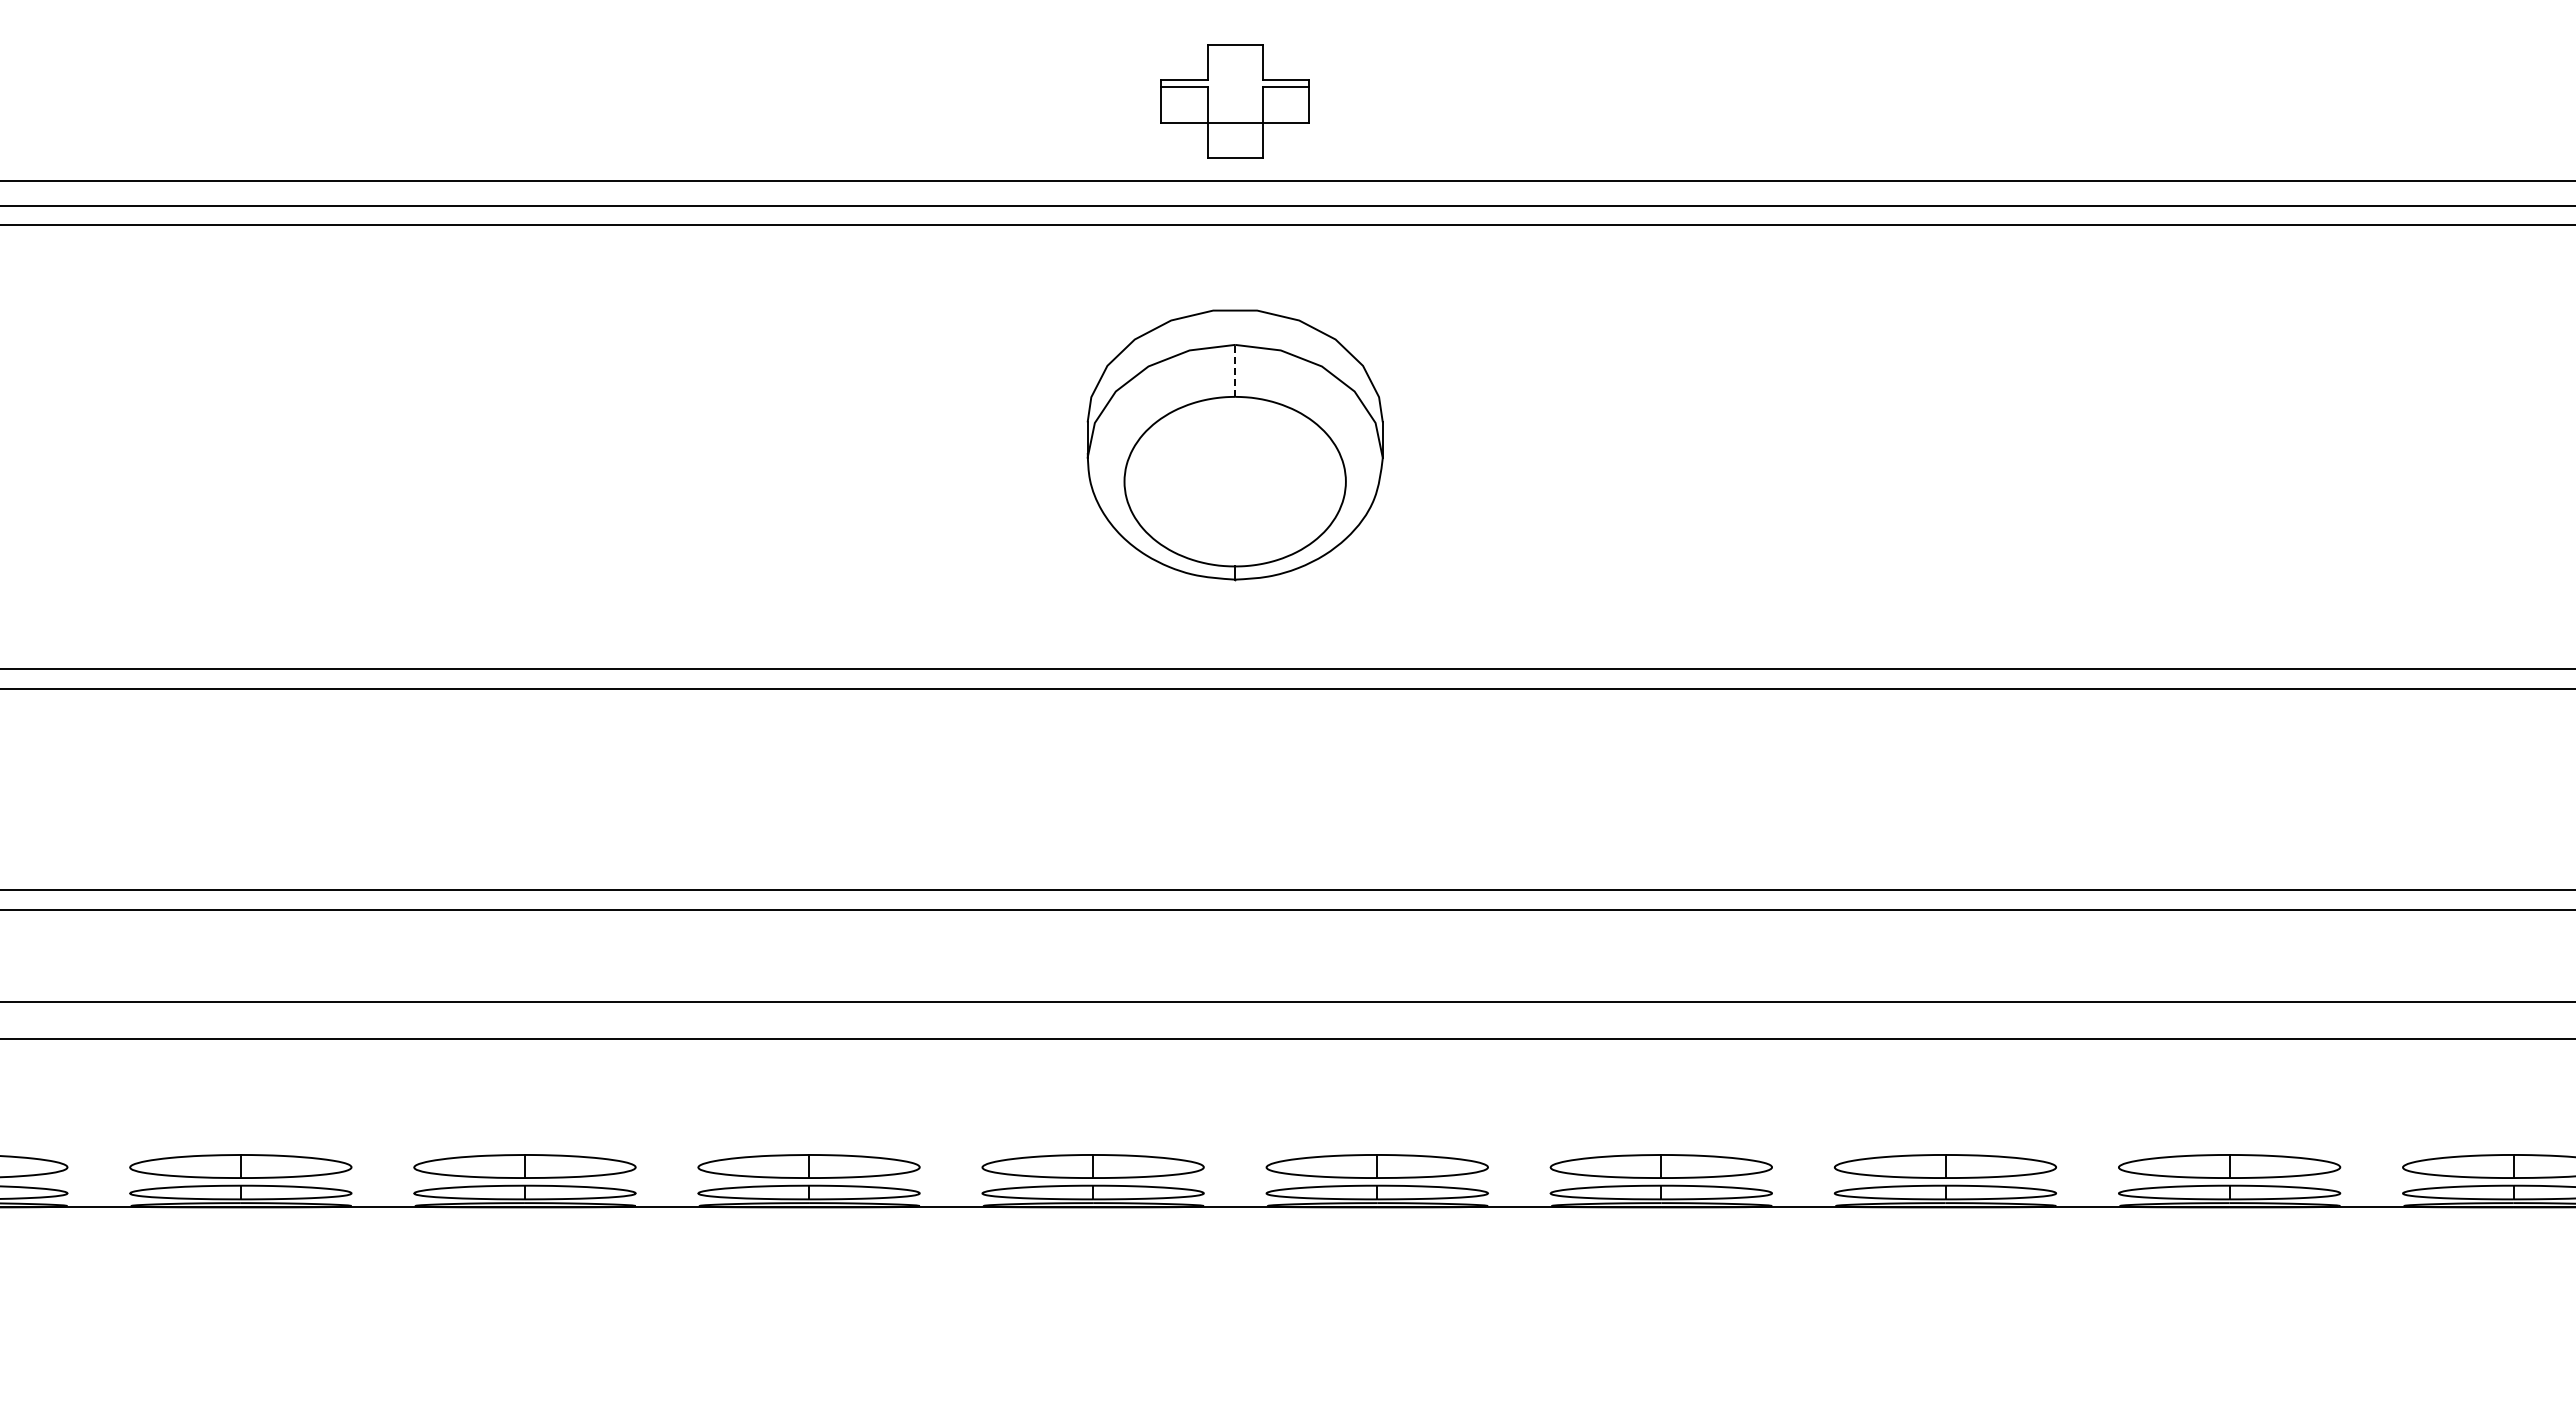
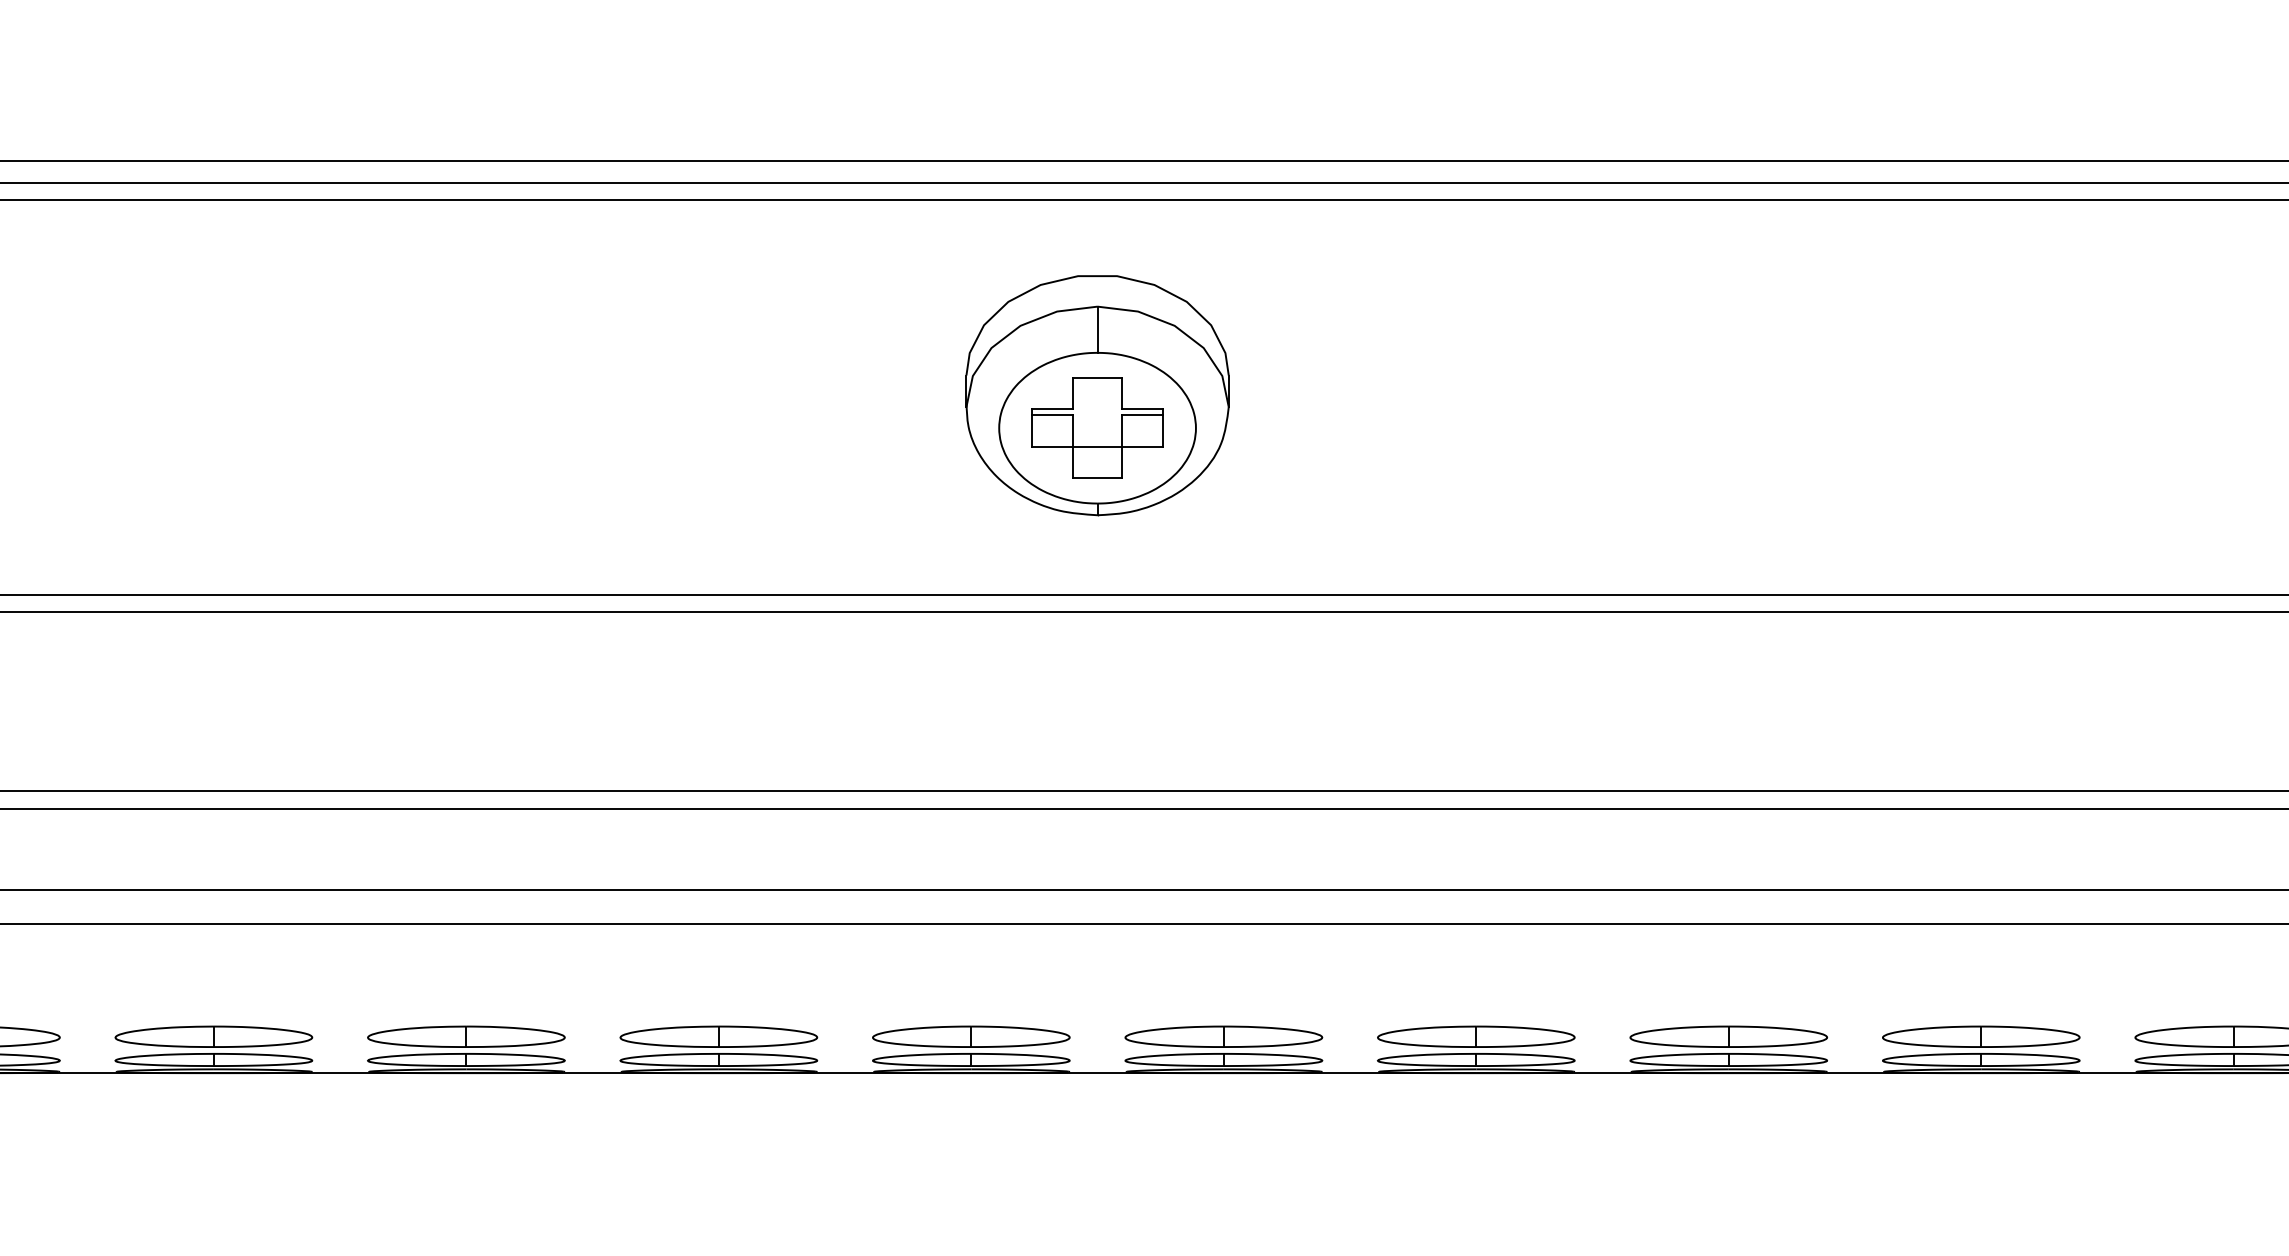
part: (1234, 101) -> (1096, 428), moved
line: (1235, 370) -> (1097, 329), dashed -> solid

